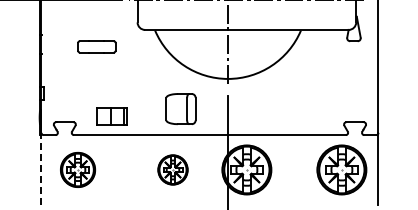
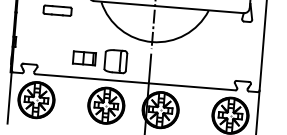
part: (111, 116) -> (83, 58), moved
line: (41, 168) -> (9, 96), dashed -> solid
part: (77, 169) -> (36, 99), size x1.43
part: (172, 169) -> (105, 105), size x1.67

